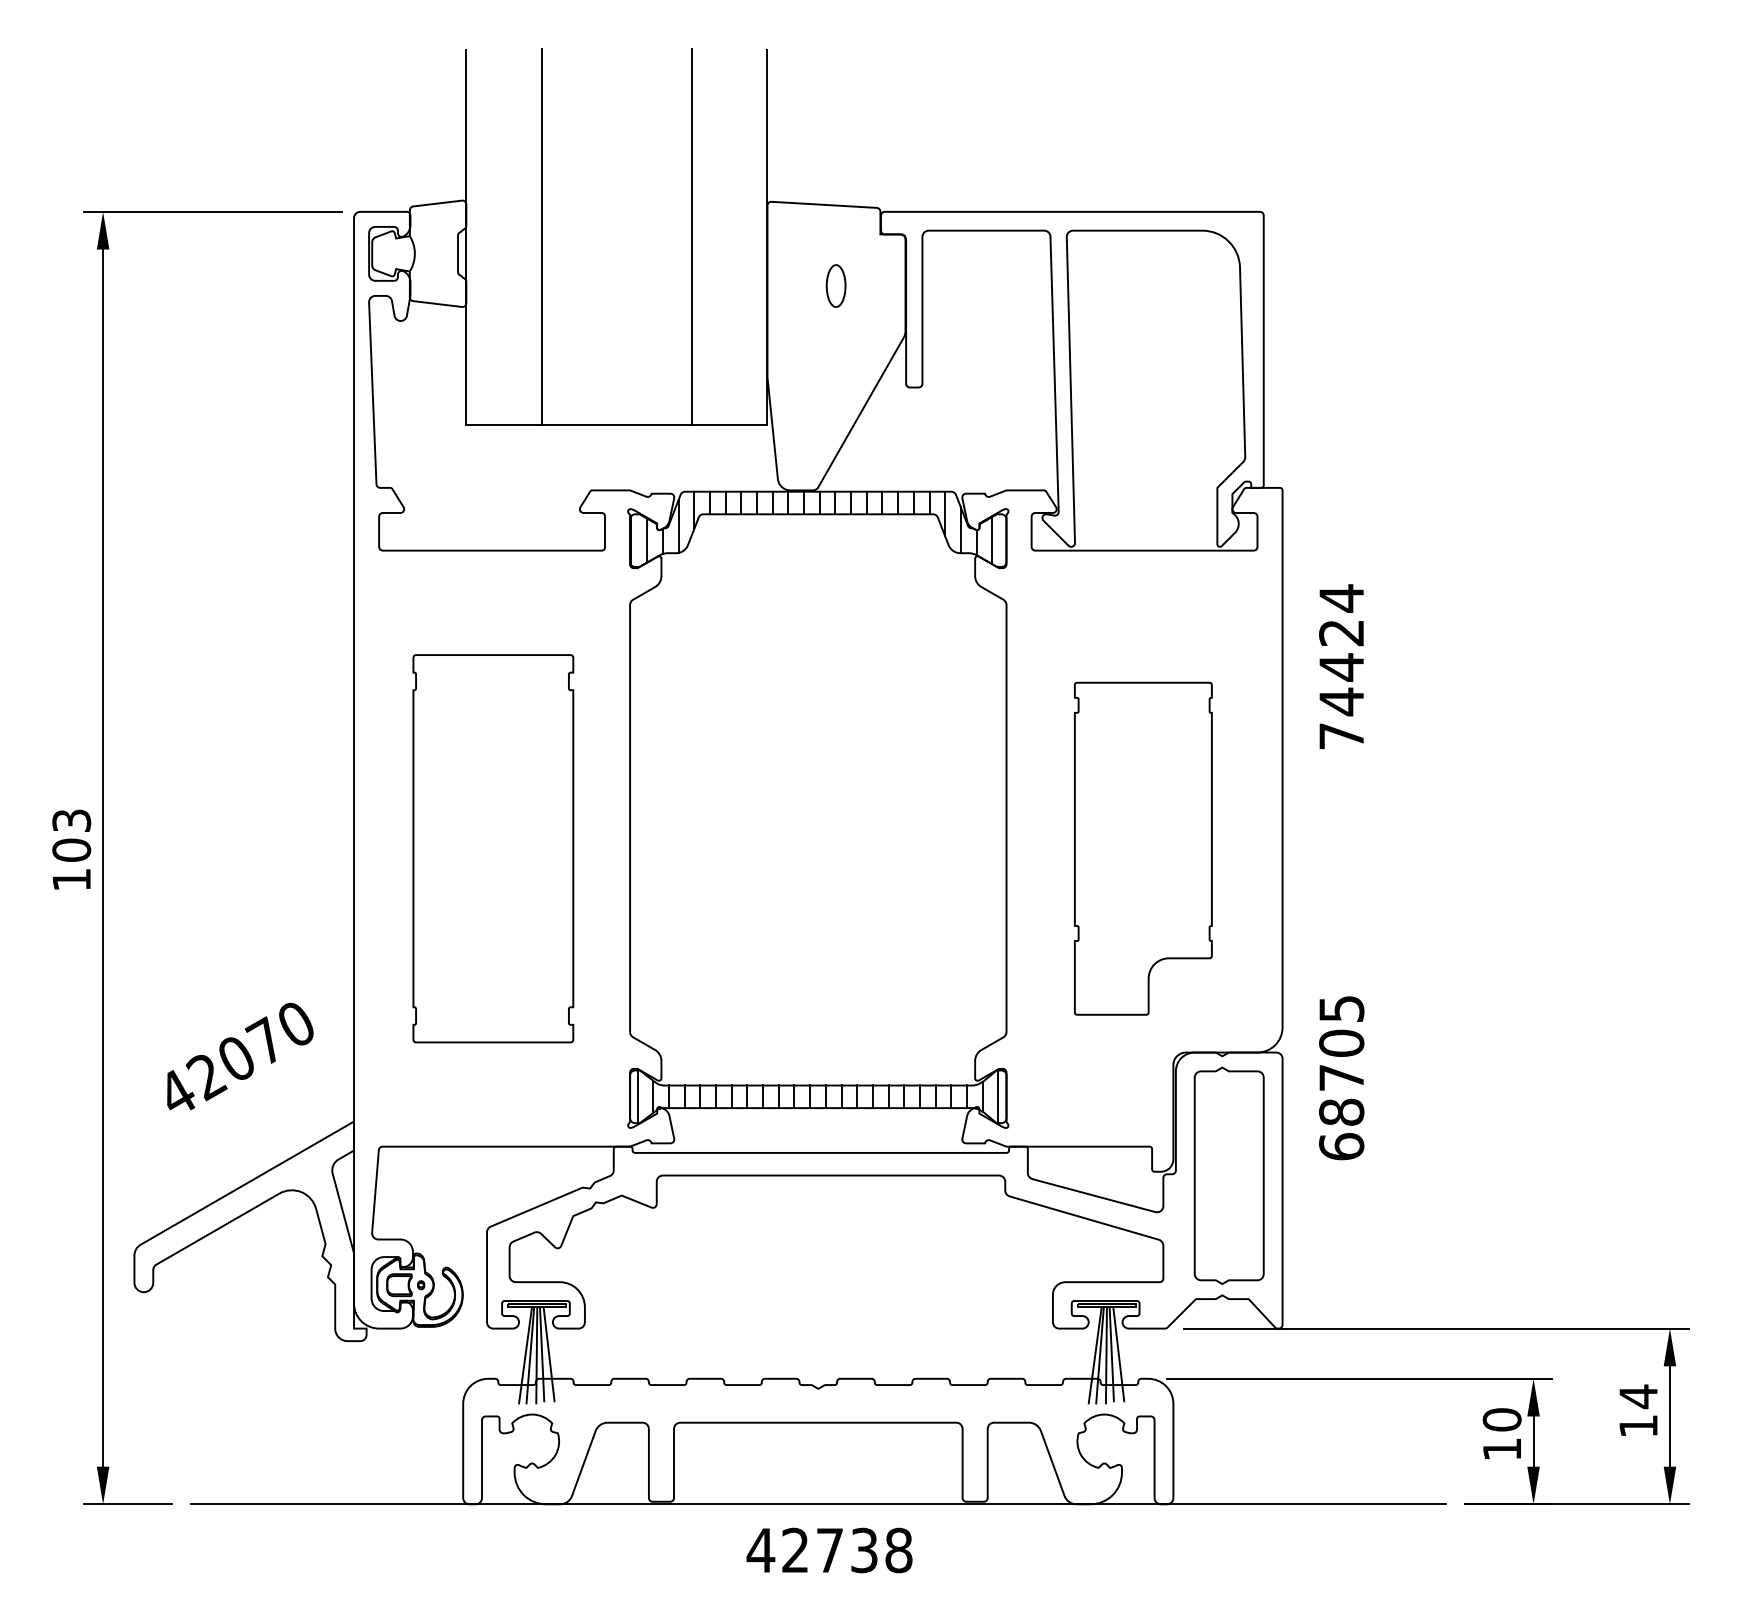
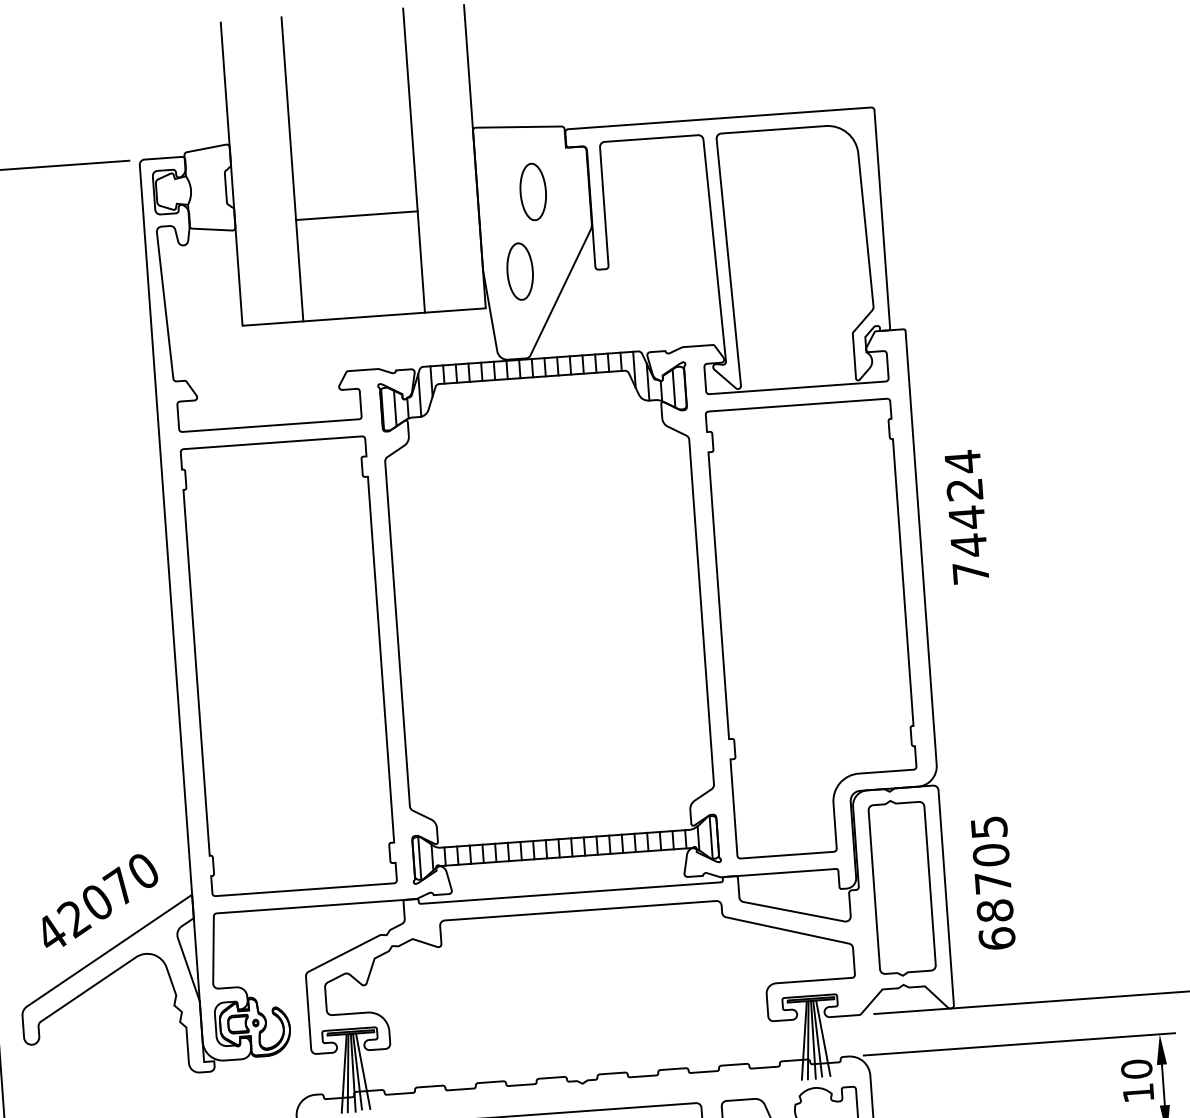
part: (835, 285) -> (532, 191), size x1.67
line: (616, 299) -> (356, 215), added
part: (812, 382) -> (519, 271), added
text: (1341, 666) -> (966, 516), moved
part: (493, 848) -> (288, 666), size x1.43
part: (1143, 848) -> (814, 628), size x1.67
text: (240, 1056) -> (100, 900), moved
text: (1341, 1078) -> (993, 883), moved

